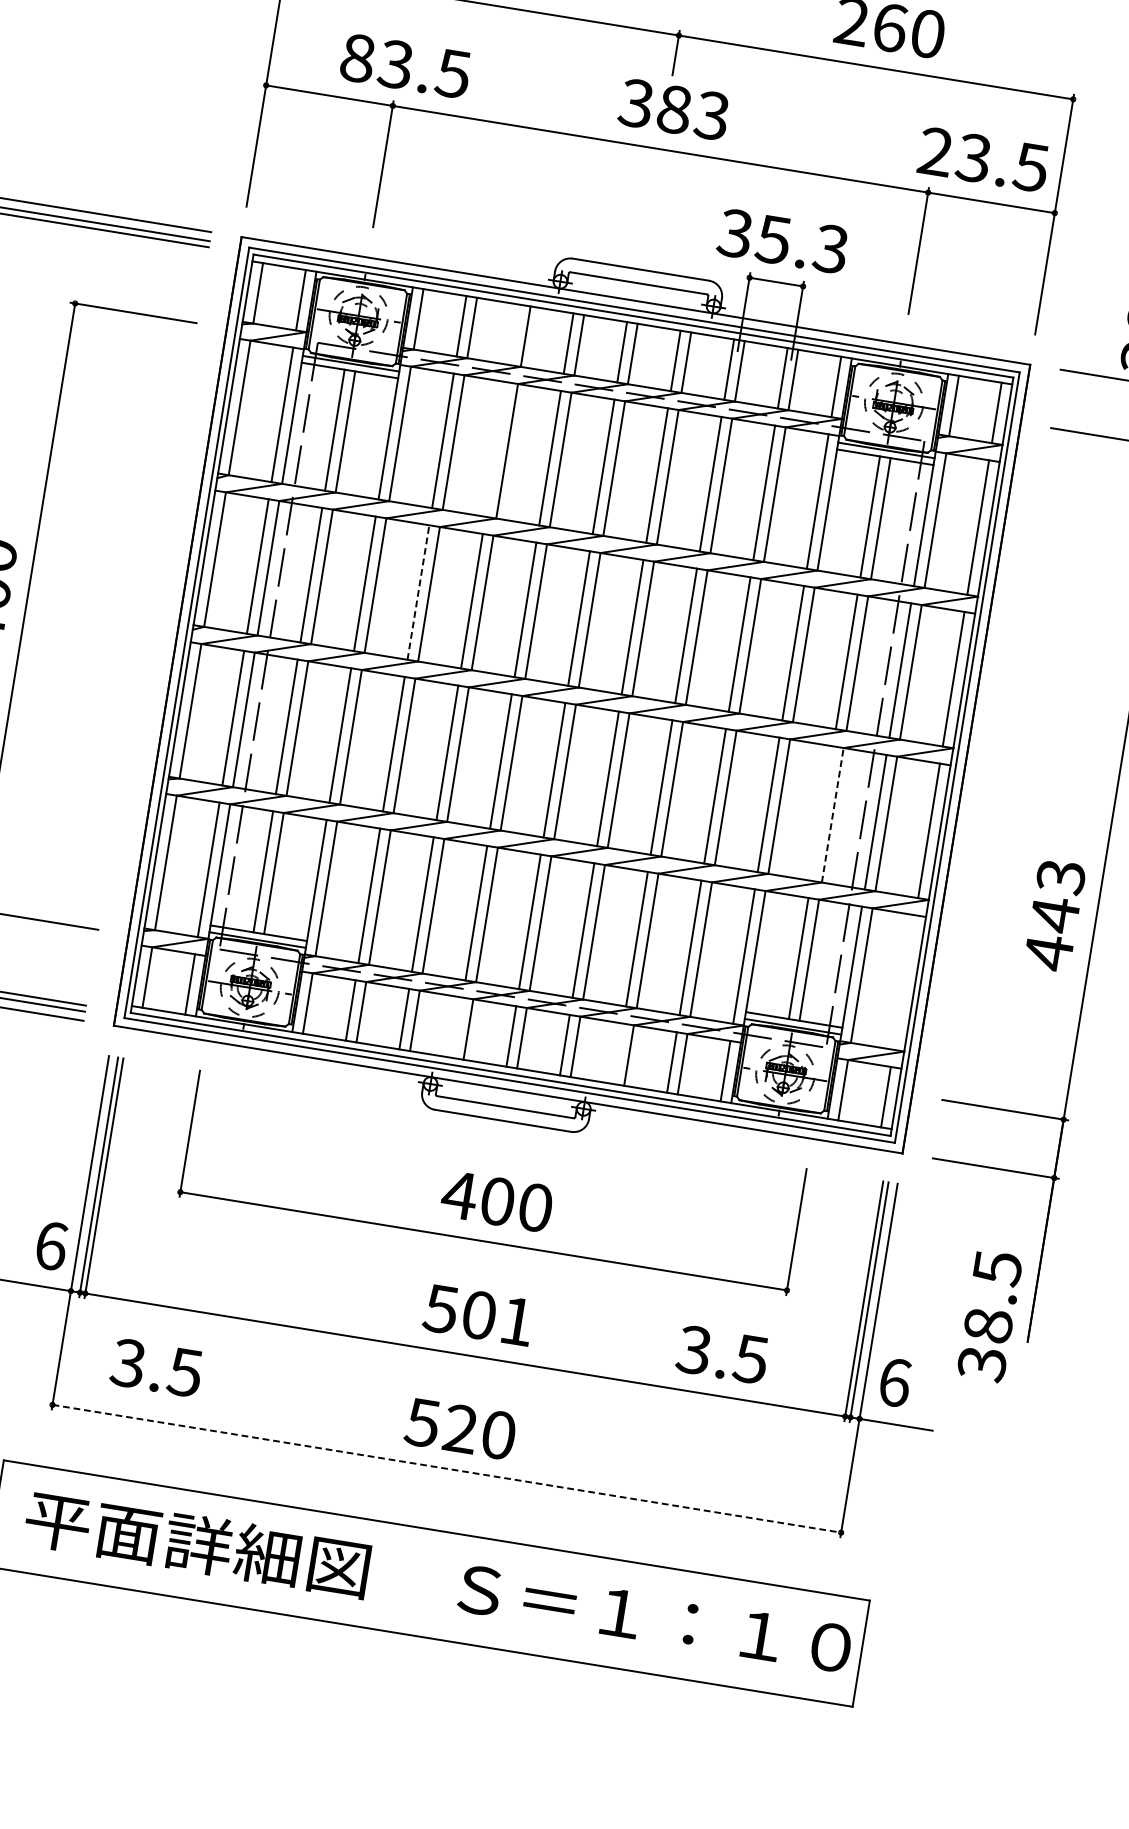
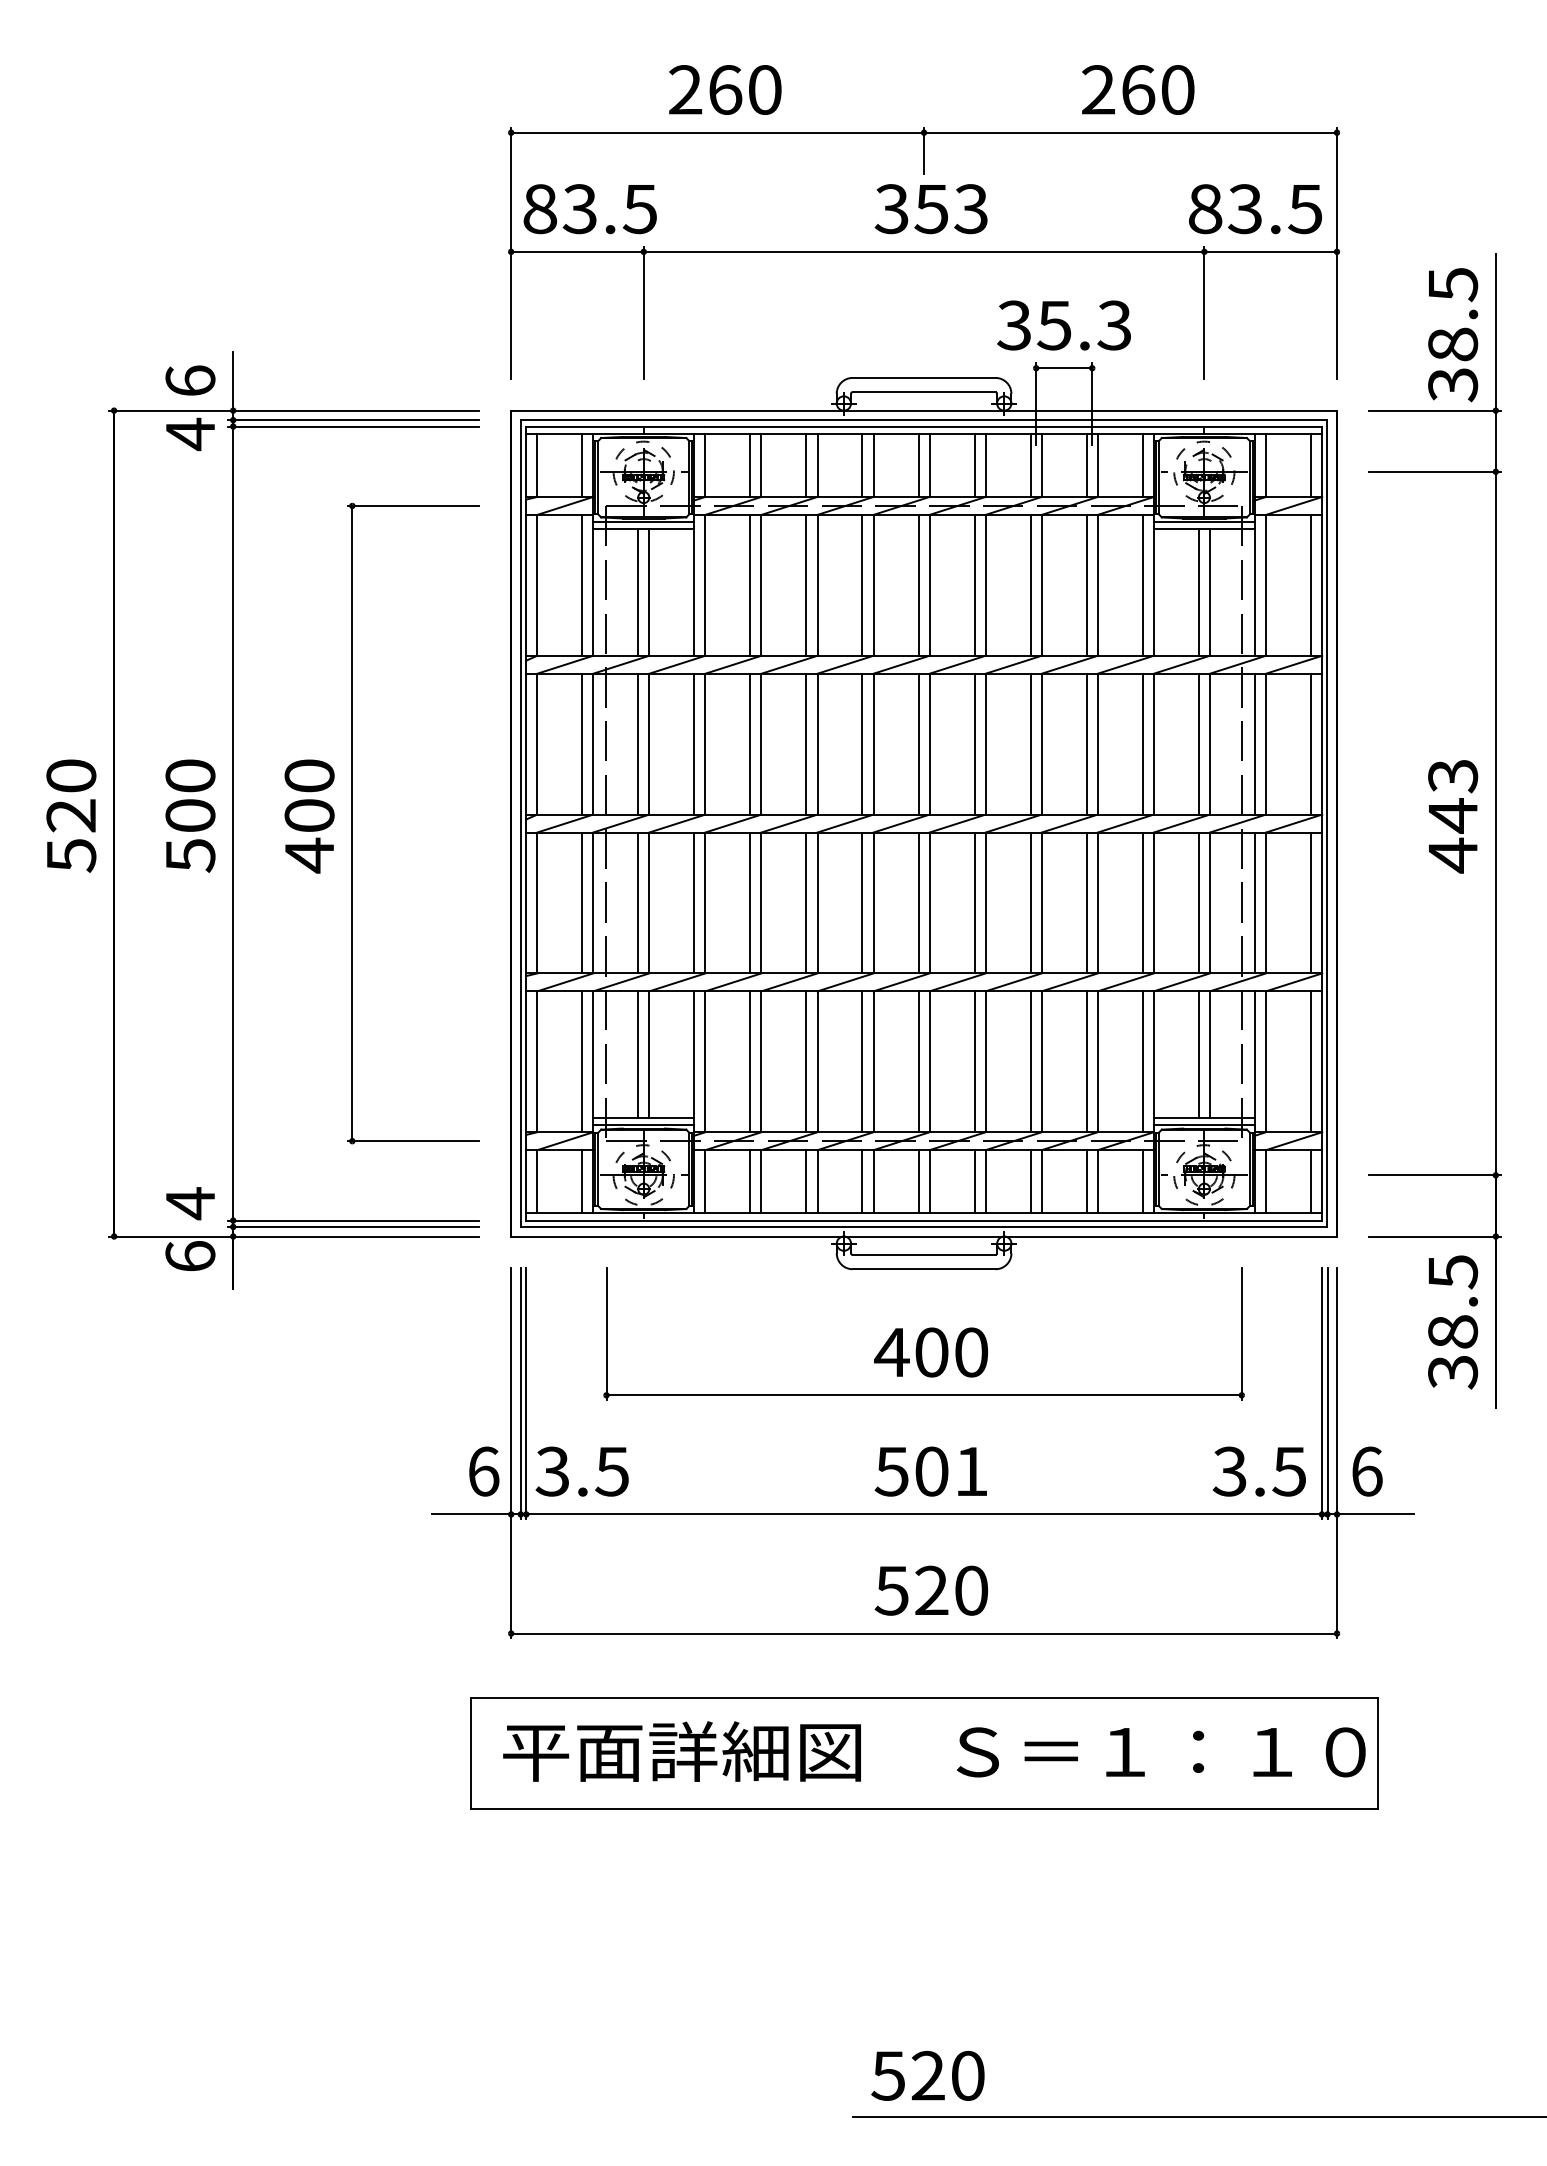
text: (404, 66) -> (589, 209), moved
text: (674, 109) -> (931, 209), 383 -> 353
text: (935, 152) -> (1205, 209), 23.5 -> 83.5
line: (515, 334) -> (806, 464), added
line: (496, 448) -> (806, 584), added
line: (418, 591) -> (750, 743), dashed -> solid
line: (821, 813) -> (1198, 902), added
line: (832, 814) -> (1209, 902), dashed -> solid
text: (1055, 915) -> (1453, 816), moved
line: (904, 982) -> (1310, 1061), added
line: (457, 1027) -> (862, 1181), added
line: (618, 1053) -> (1030, 1181), added
text: (990, 1316) -> (1453, 1322), moved
text: (722, 1354) -> (1259, 1471), moved
text: (155, 1367) -> (581, 1471), moved
line: (447, 1468) -> (924, 1633), dashed -> solid

